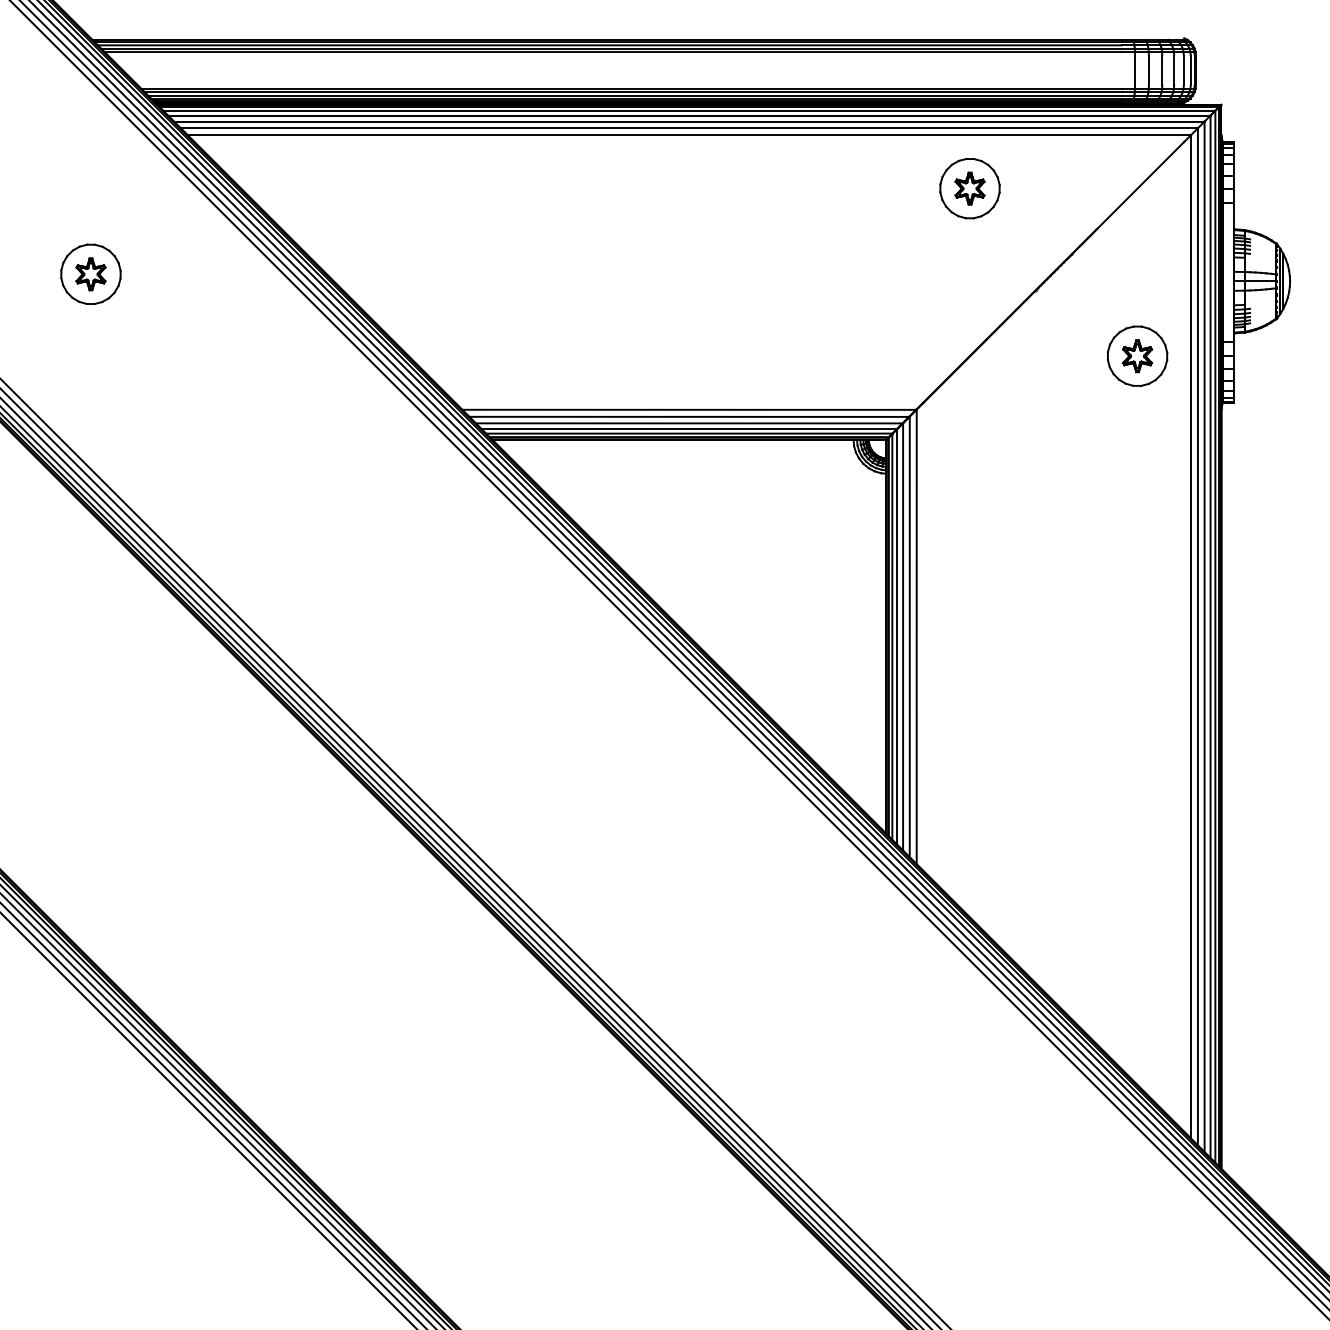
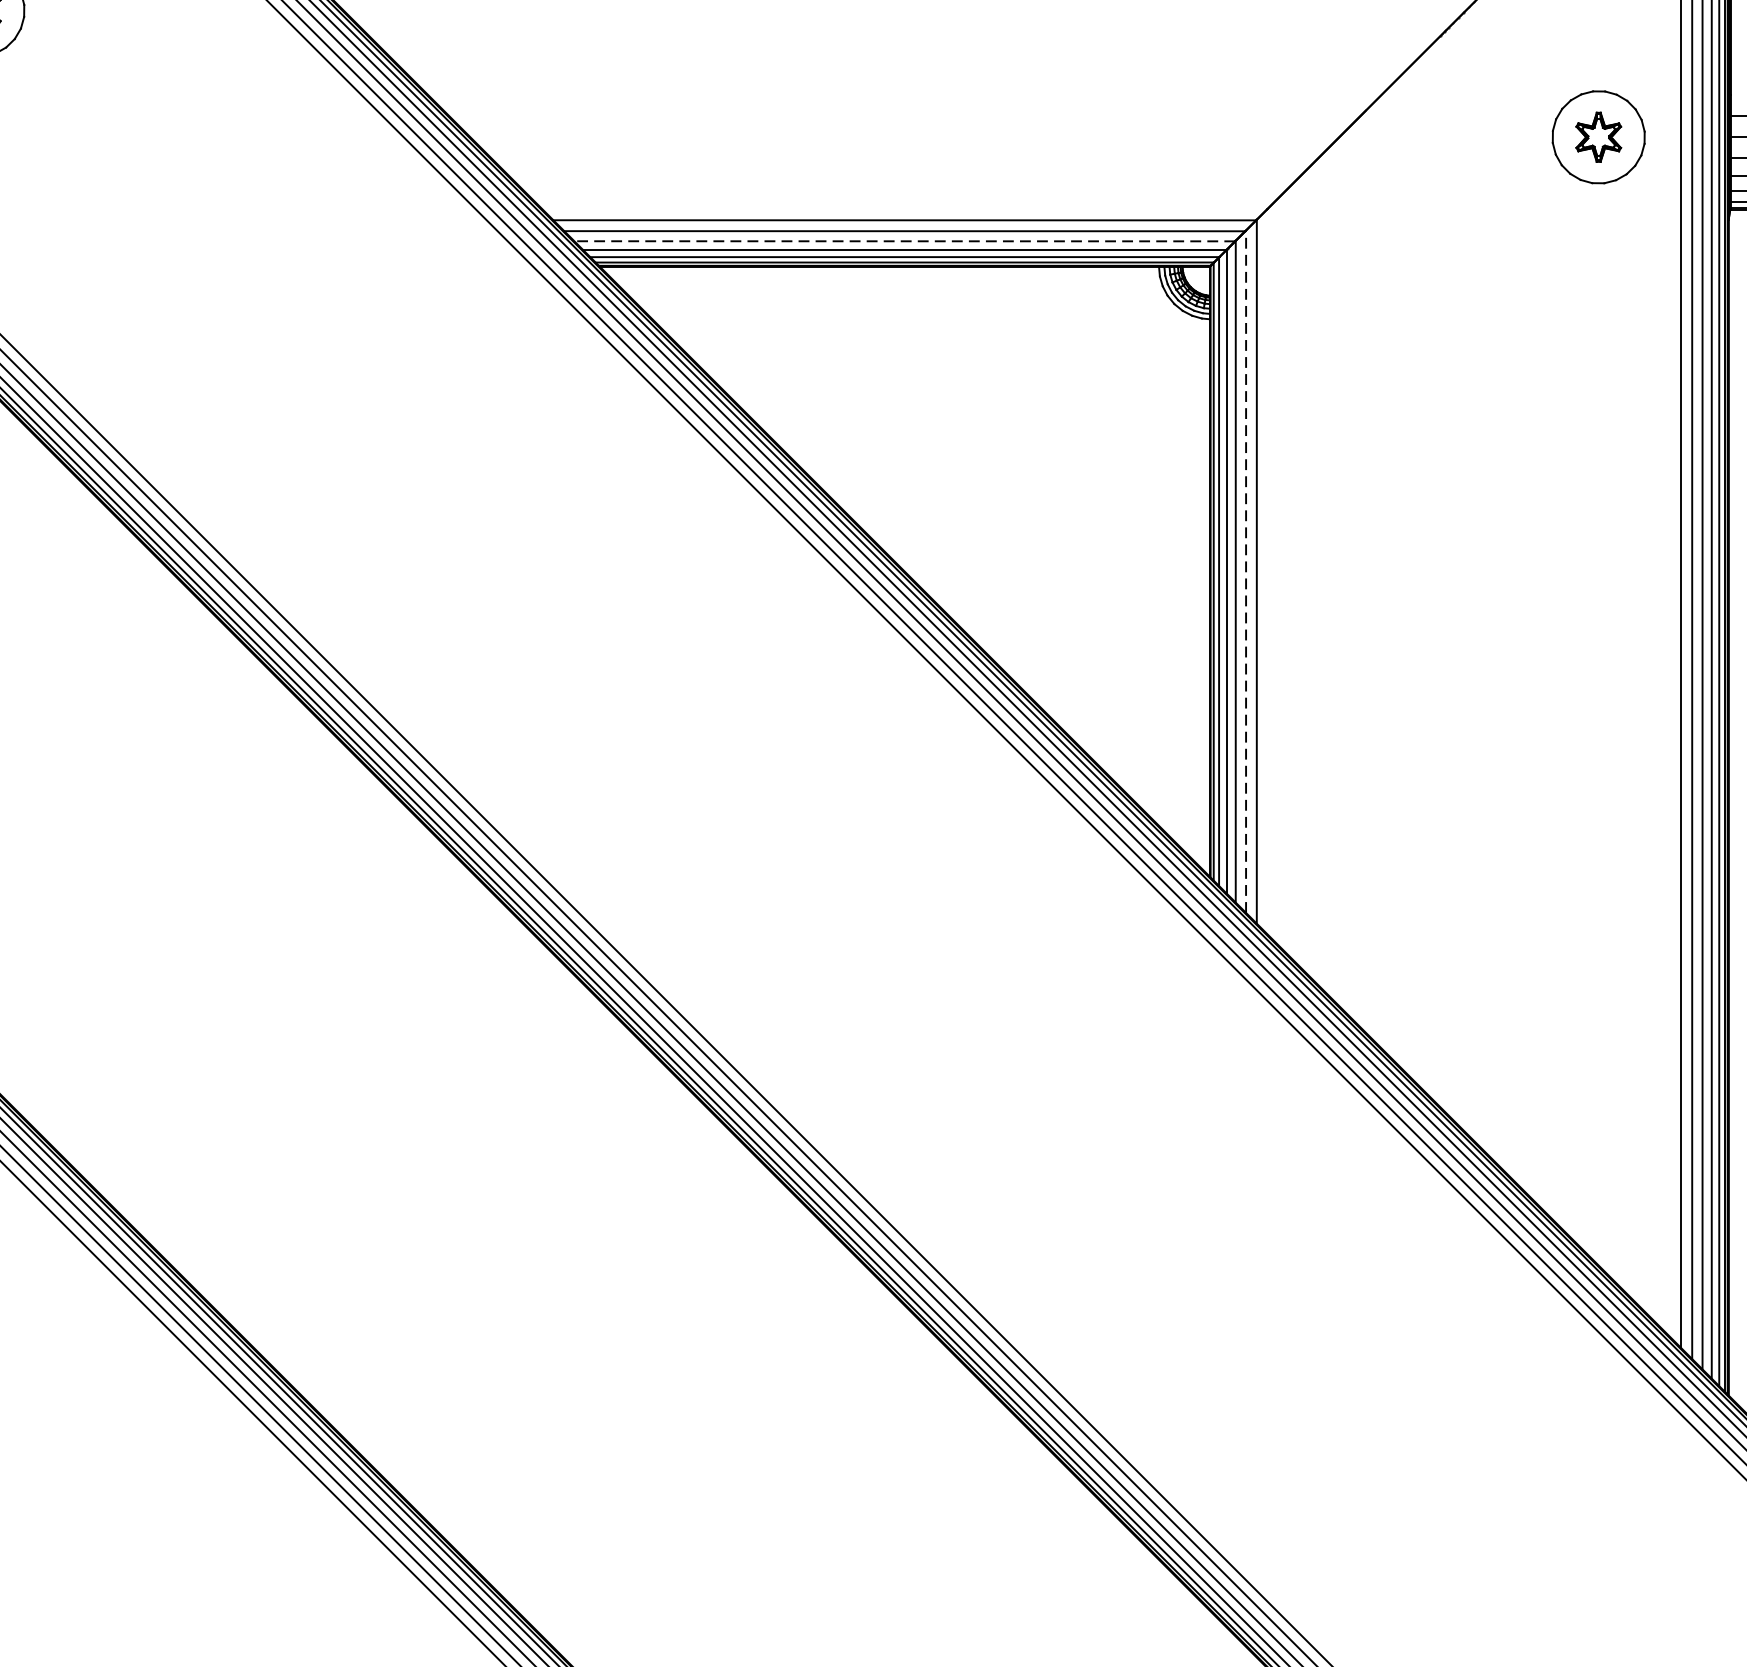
line: (688, 423) -> (903, 241), solid -> dashed
line: (909, 636) -> (1245, 571), solid -> dashed

